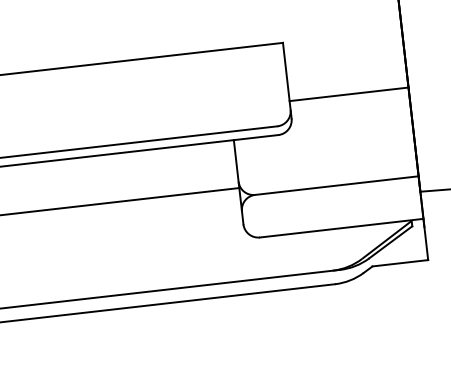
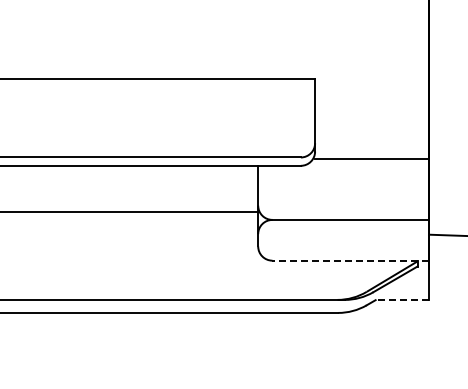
line: (348, 93) -> (371, 158), moved
line: (341, 228) -> (350, 260), solid -> dashed
line: (400, 263) -> (402, 300), solid -> dashed

